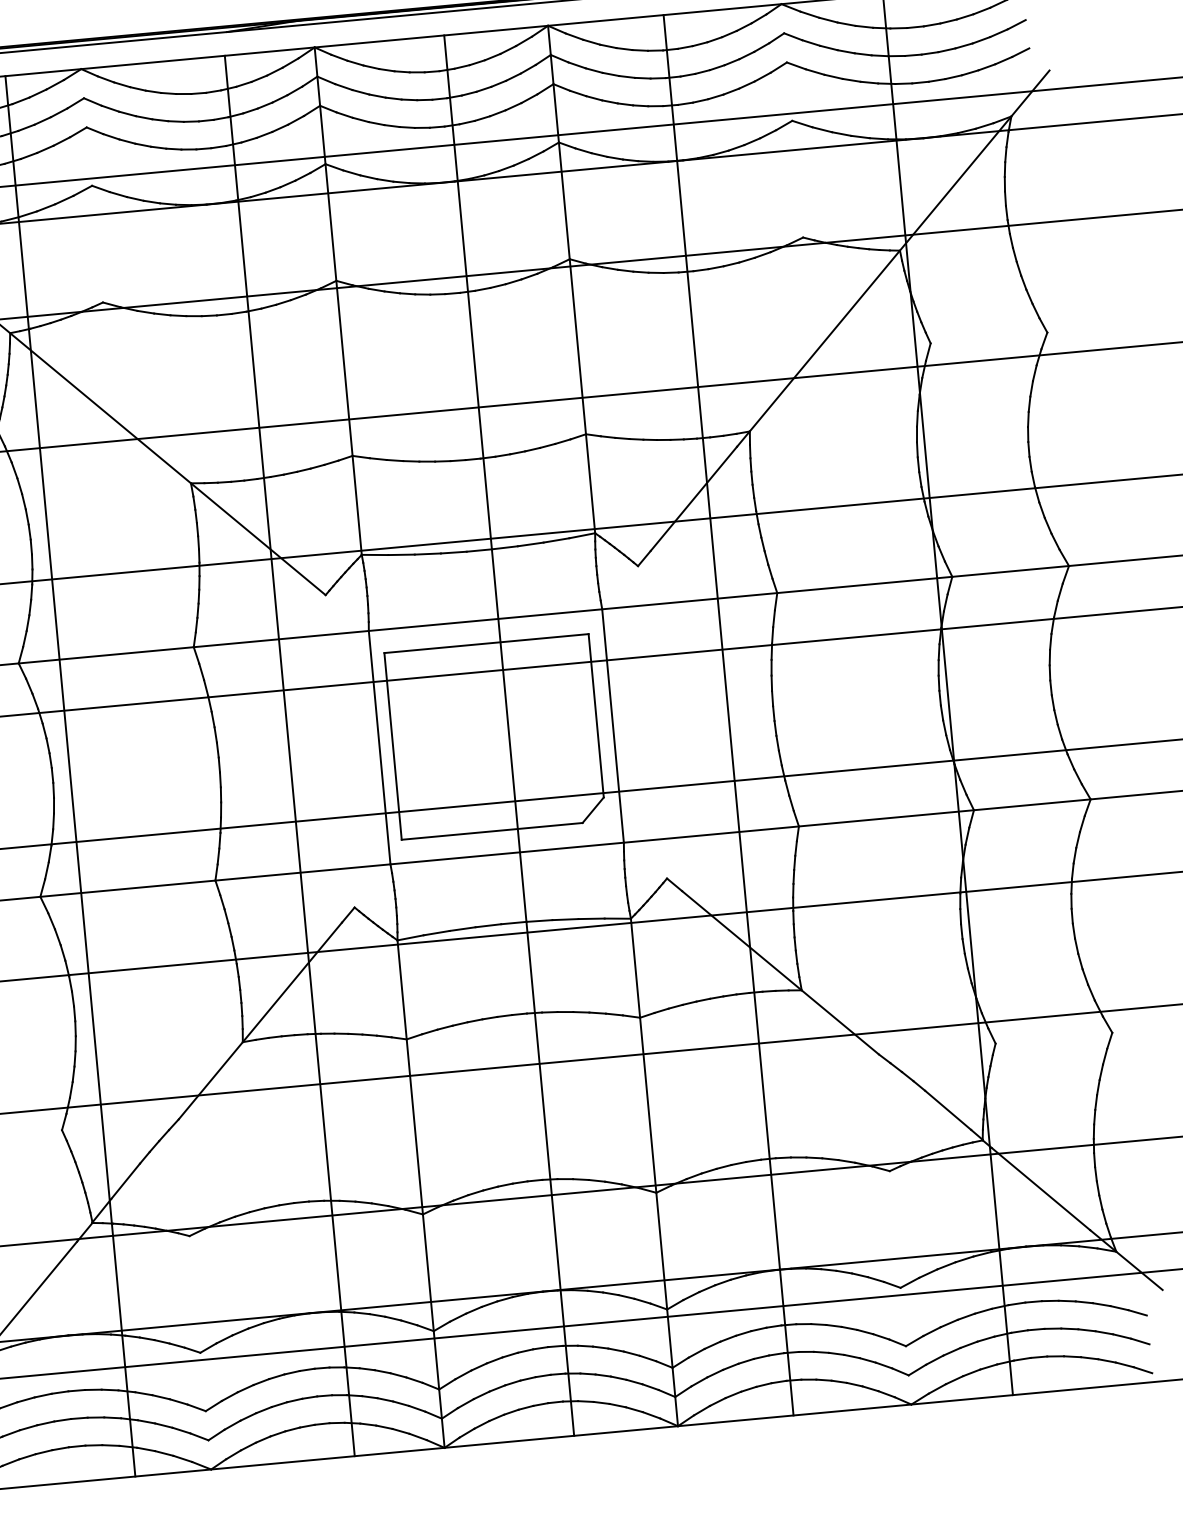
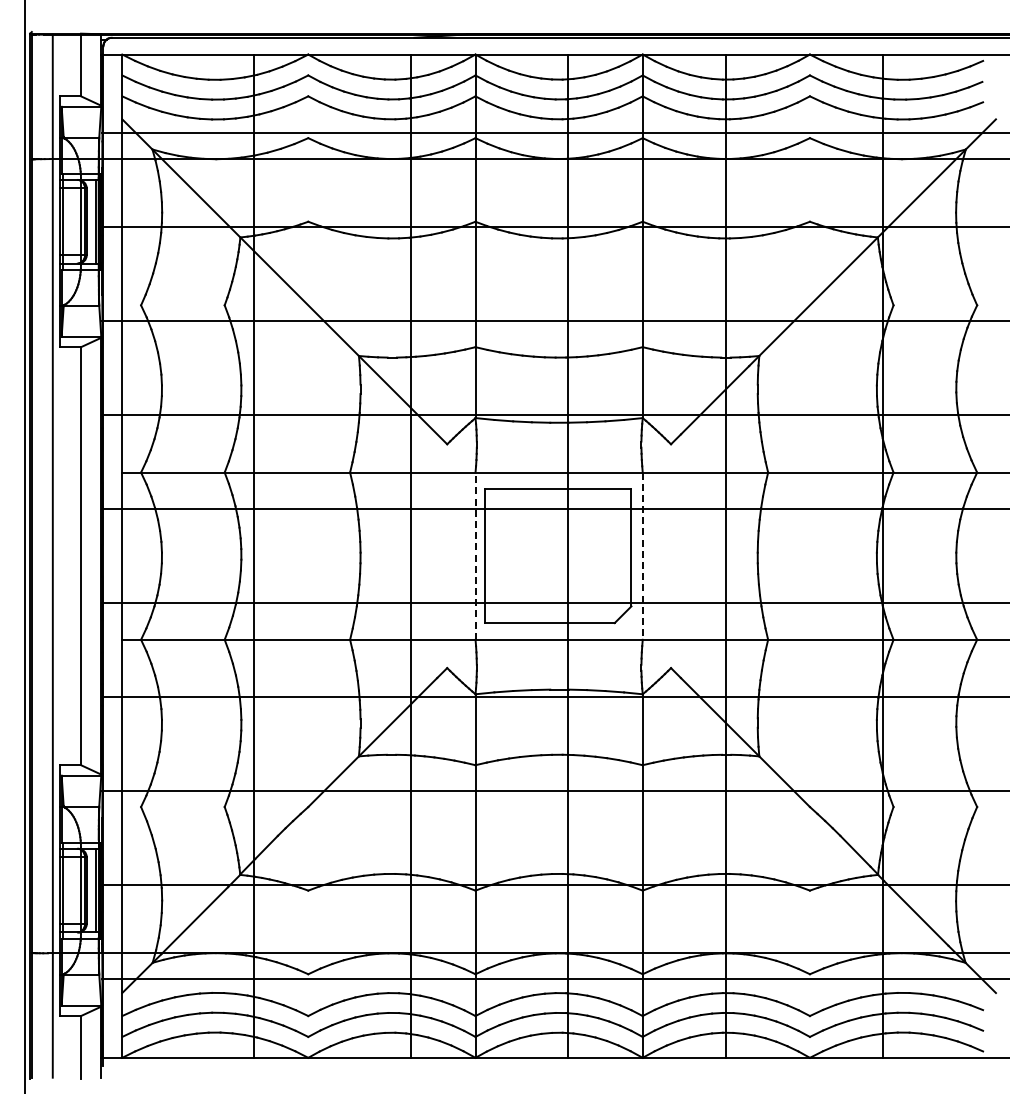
line: (612, 726) -> (642, 556), solid -> dashed
line: (379, 748) -> (475, 556), solid -> dashed

